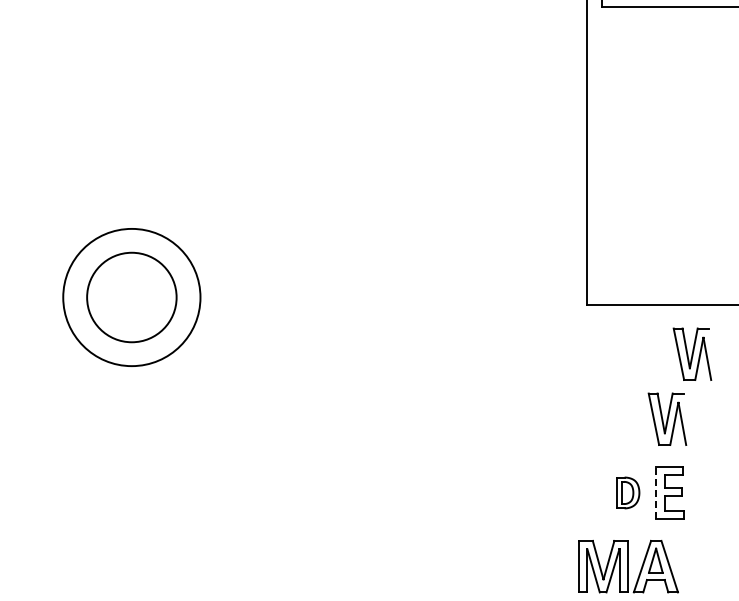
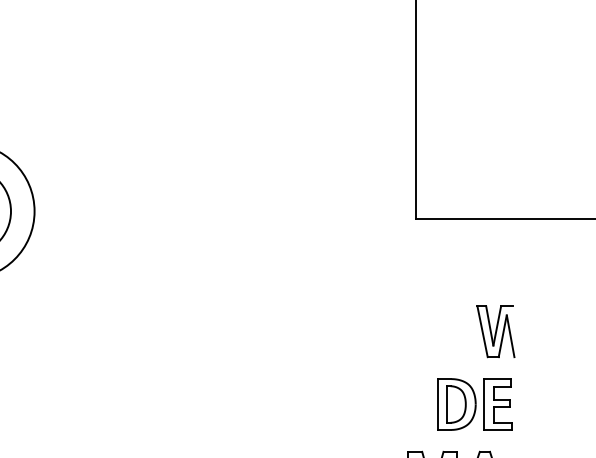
part: (692, 353) -> (520, 266), removed
part: (627, 492) -> (456, 404), size x1.67
line: (655, 492) -> (484, 404), dashed -> solid

